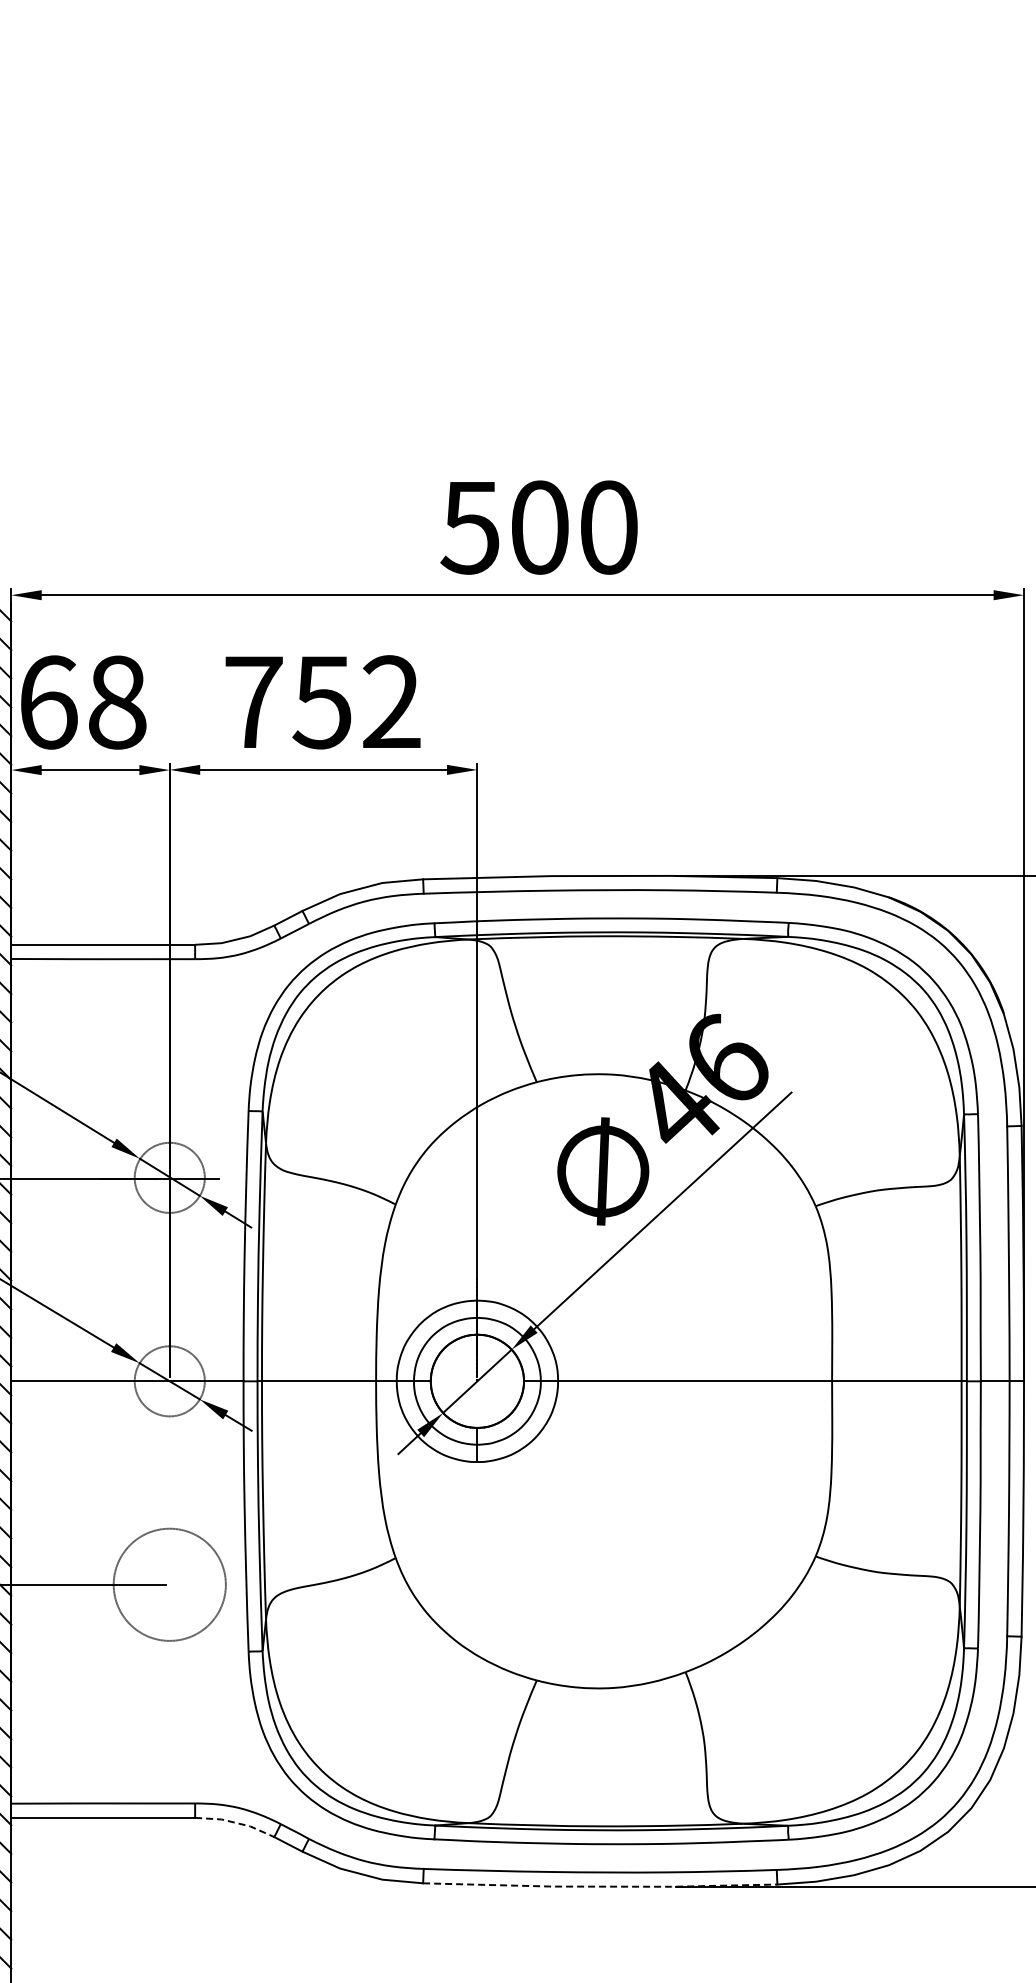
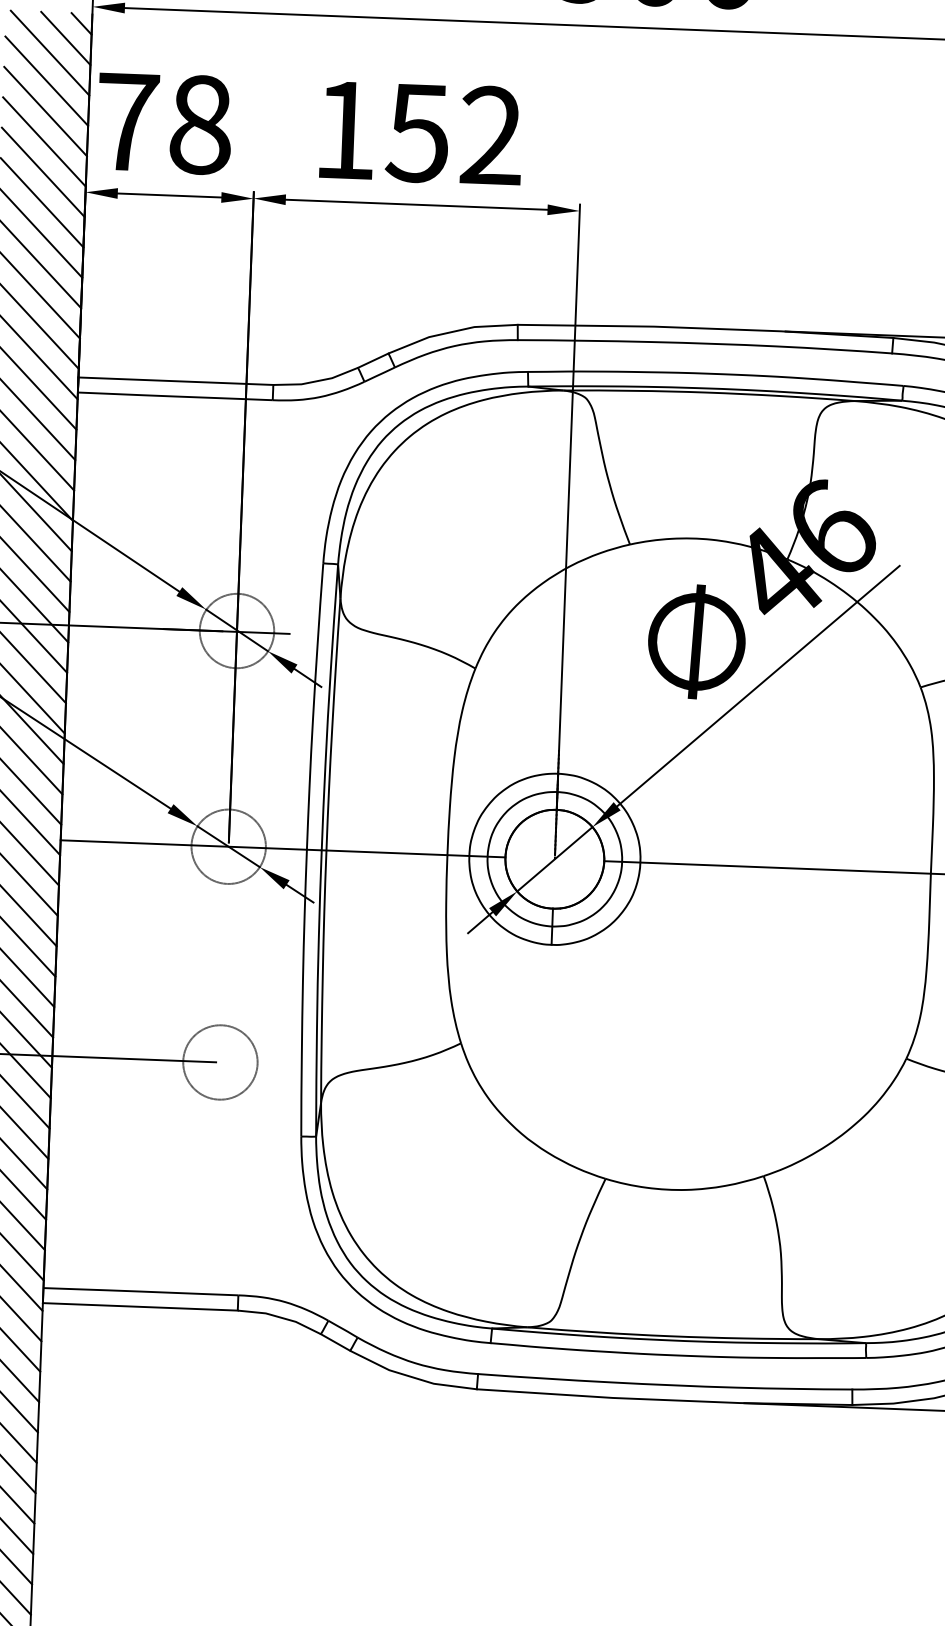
text: (253, 701) -> (345, 129), 752 -> 152
text: (48, 702) -> (127, 122), 68 -> 78
circle: (169, 1584) -> (220, 1062), size x0.62
line: (235, 1822) -> (280, 1317), dashed -> solid
line: (600, 1886) -> (664, 1399), dashed -> solid

